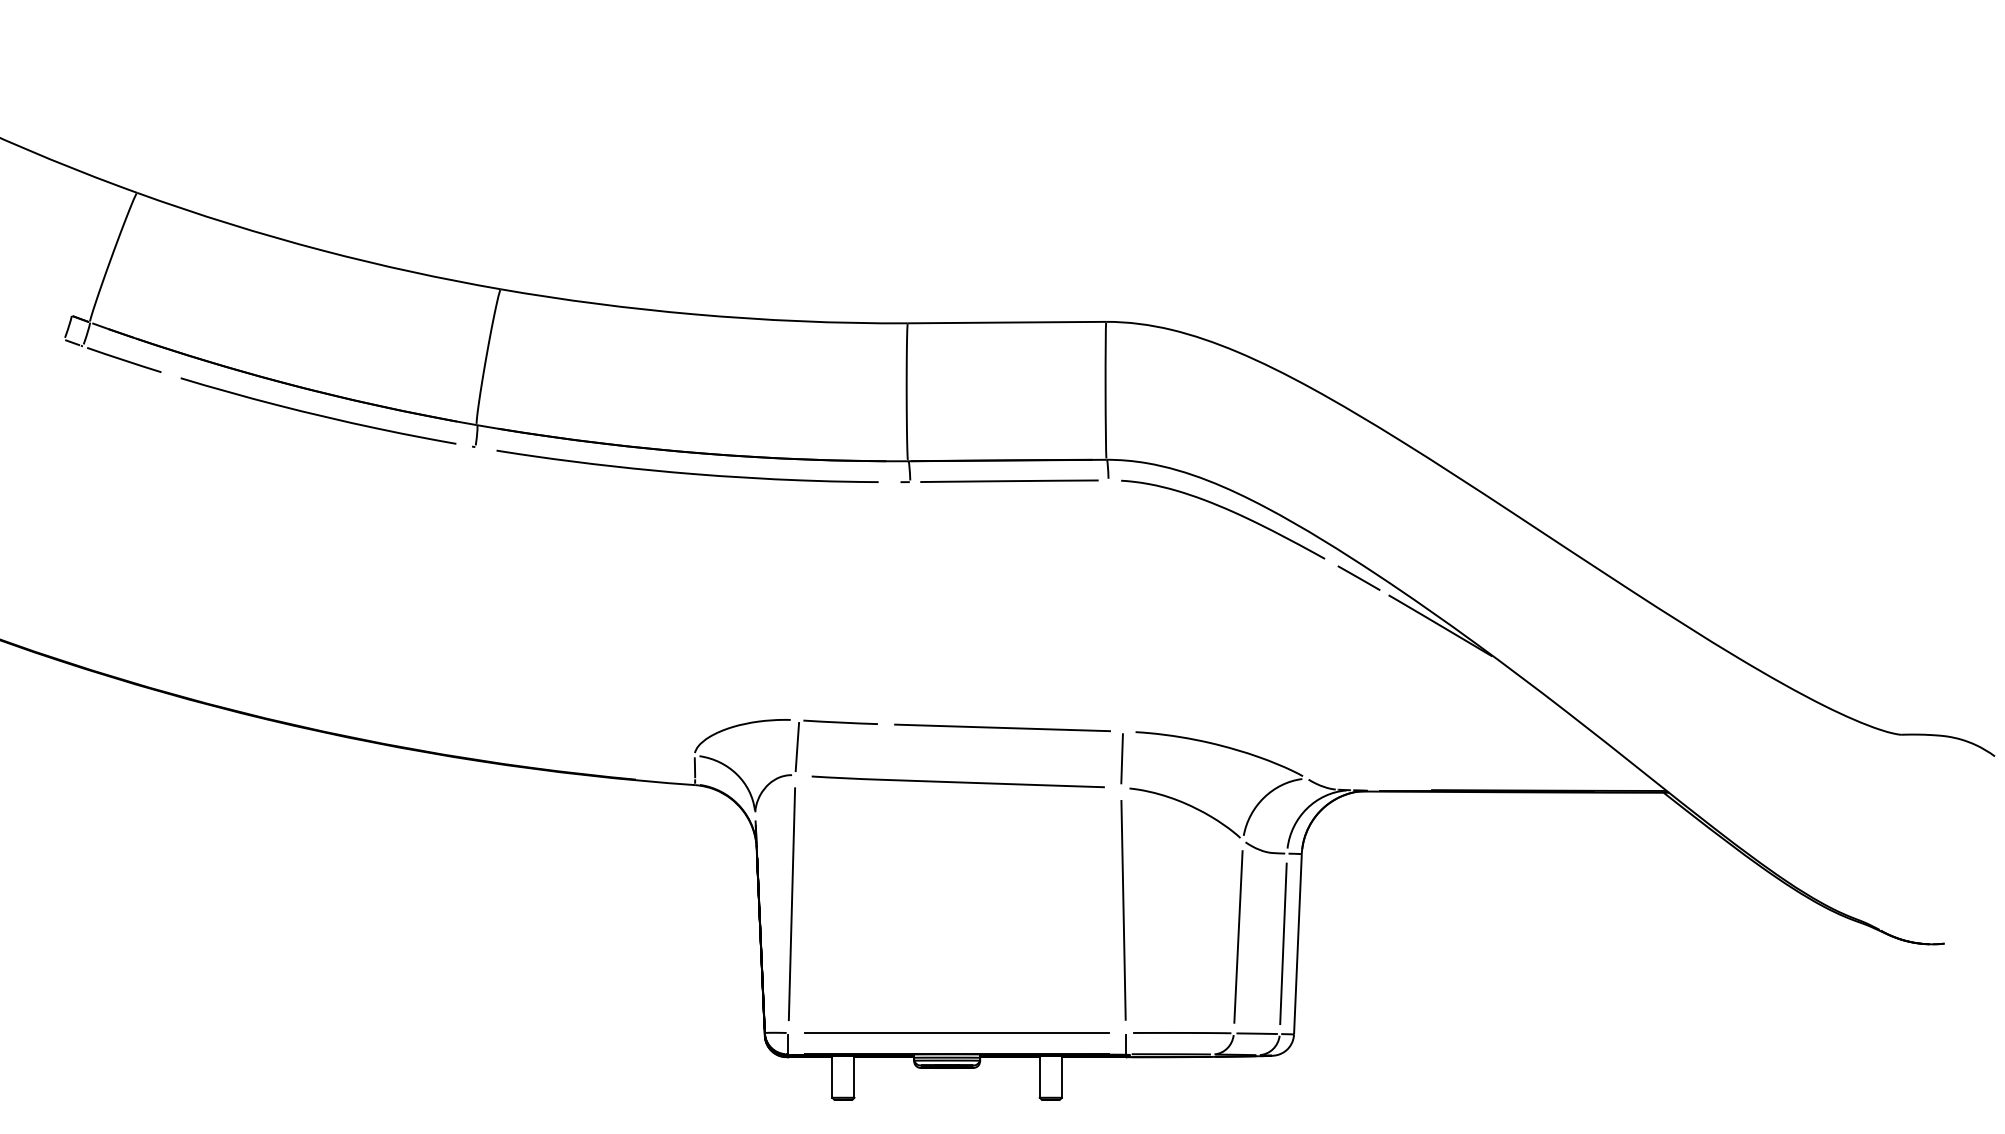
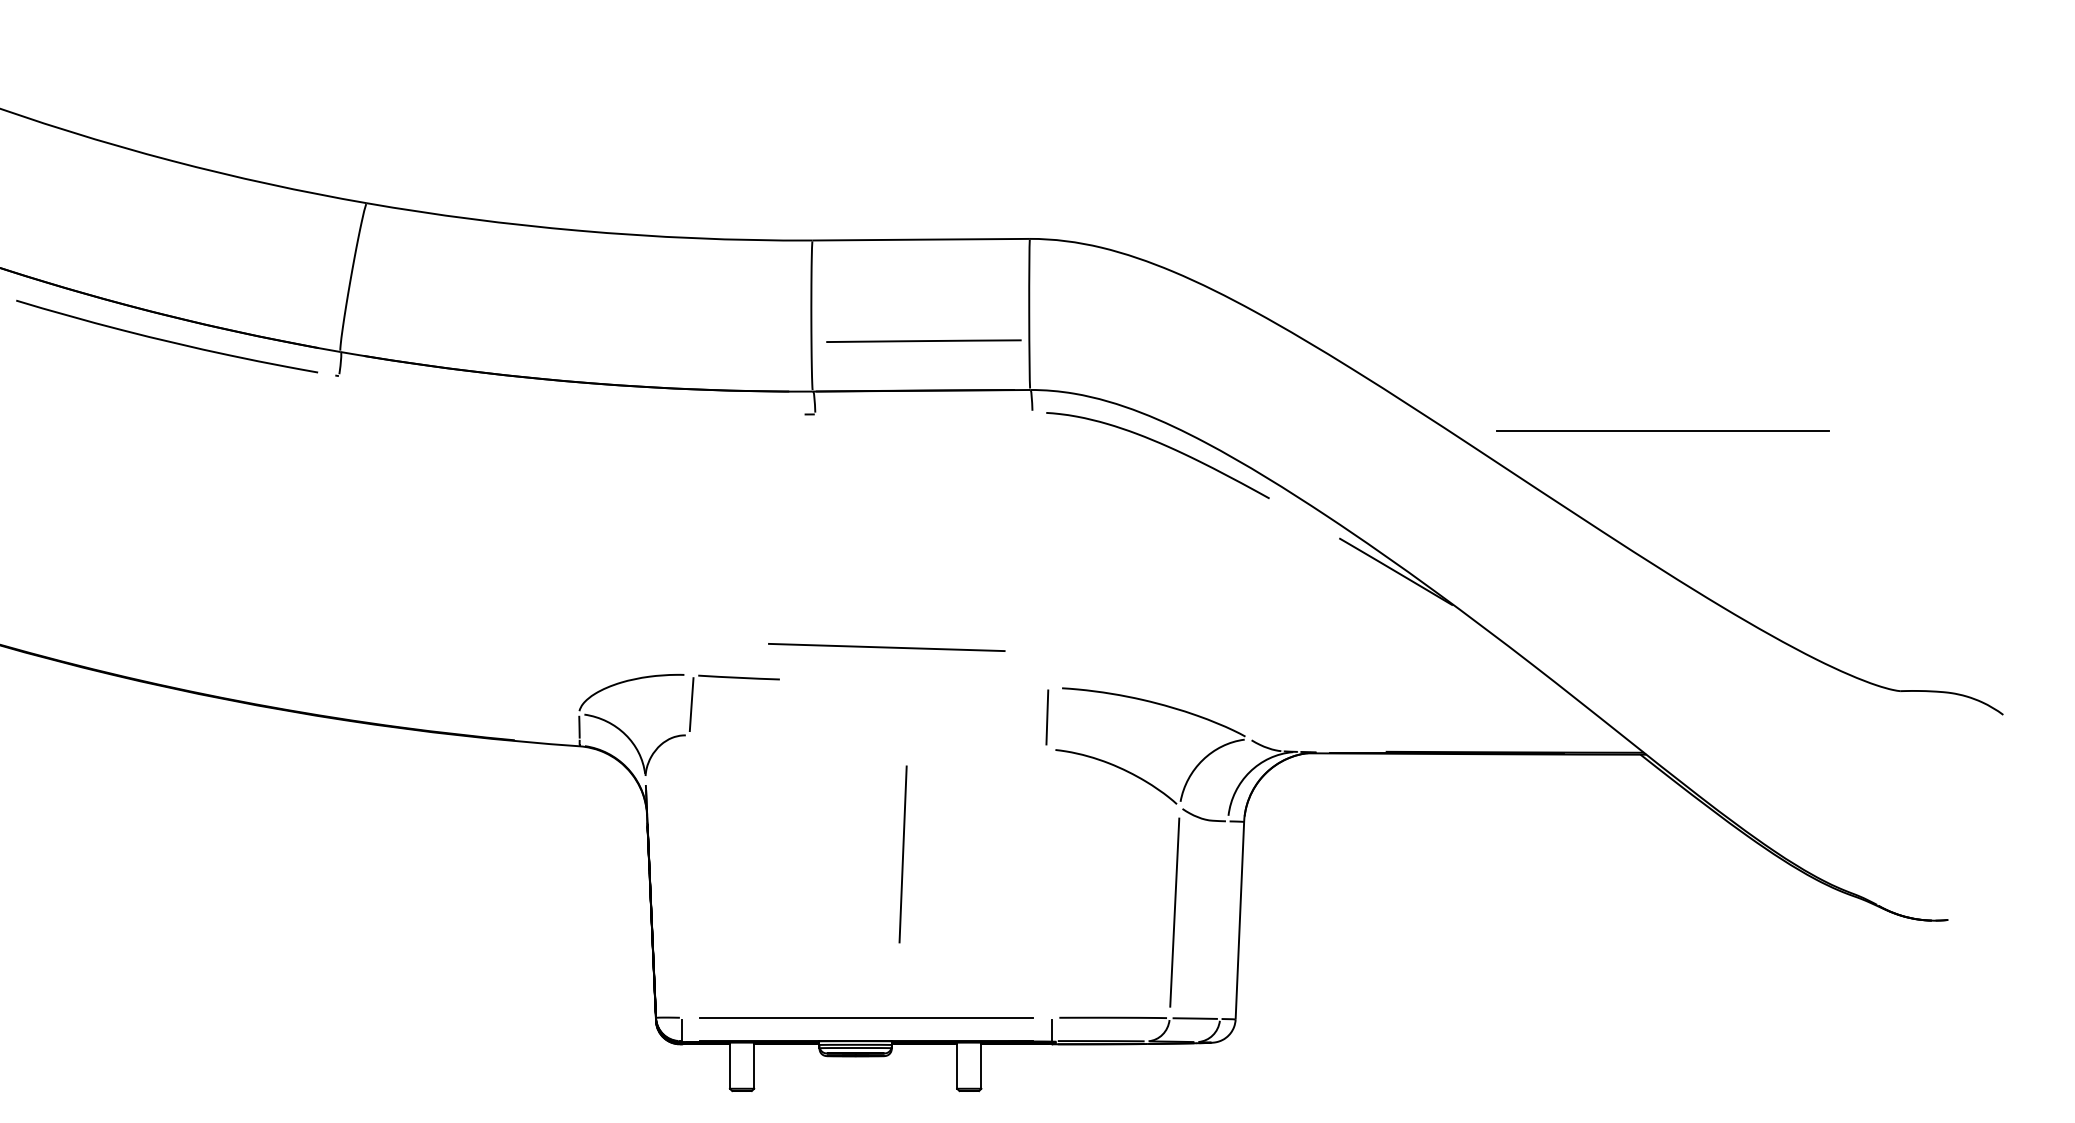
curve: (687, 472) -> (571, 403), removed
line: (1009, 480) -> (923, 340), moved
line: (1683, 496) -> (1662, 430), added
line: (1358, 577) -> (1306, 518), removed
line: (1002, 727) -> (886, 647), moved
line: (957, 781) -> (867, 742), removed
line: (791, 904) -> (685, 877), removed
line: (1123, 910) -> (1048, 883), removed
line: (1283, 943) -> (903, 854), moved

